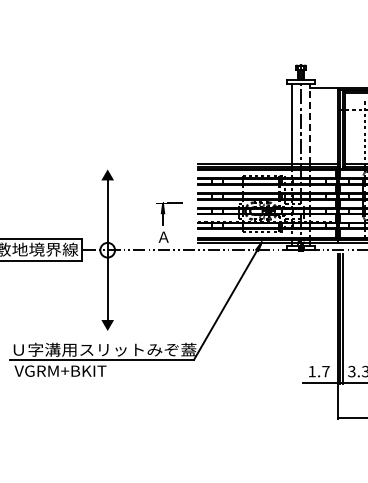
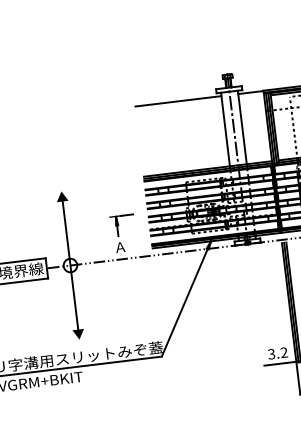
line: (244, 87) -> (177, 101), added
line: (310, 123) -> (242, 126), dashed -> solid
text: (318, 371) -> (277, 353), 1.7 -> 3.2

